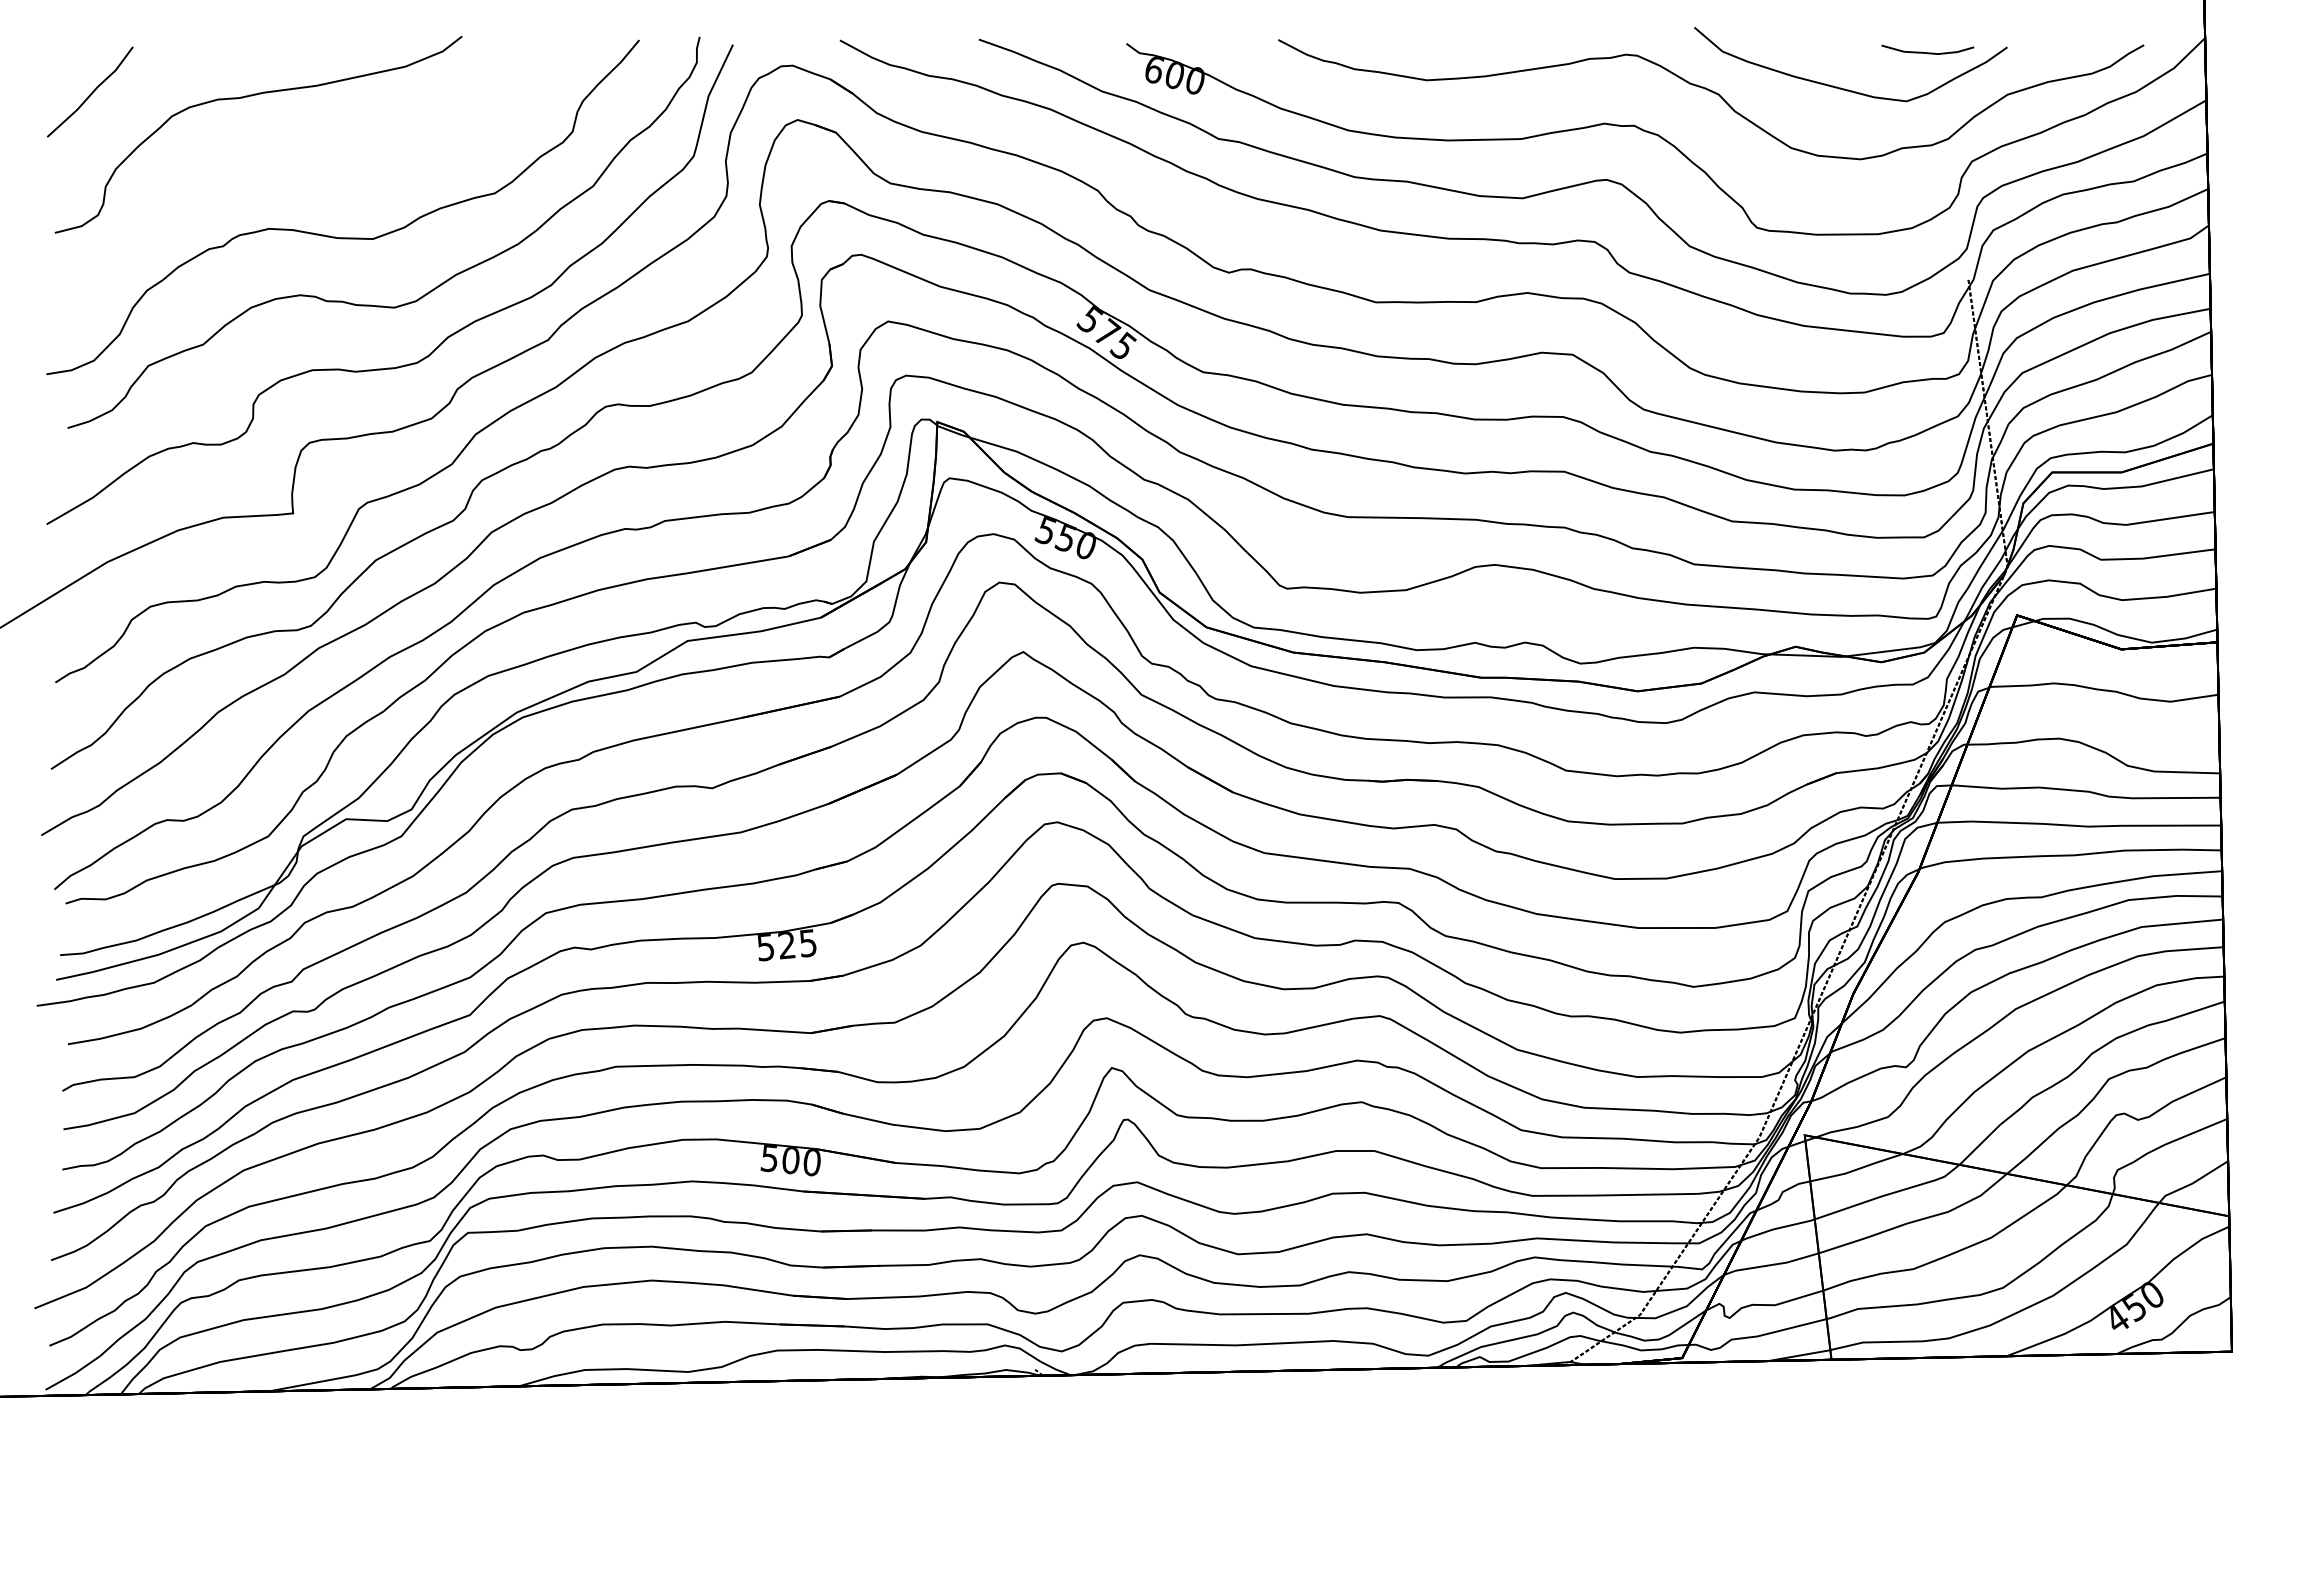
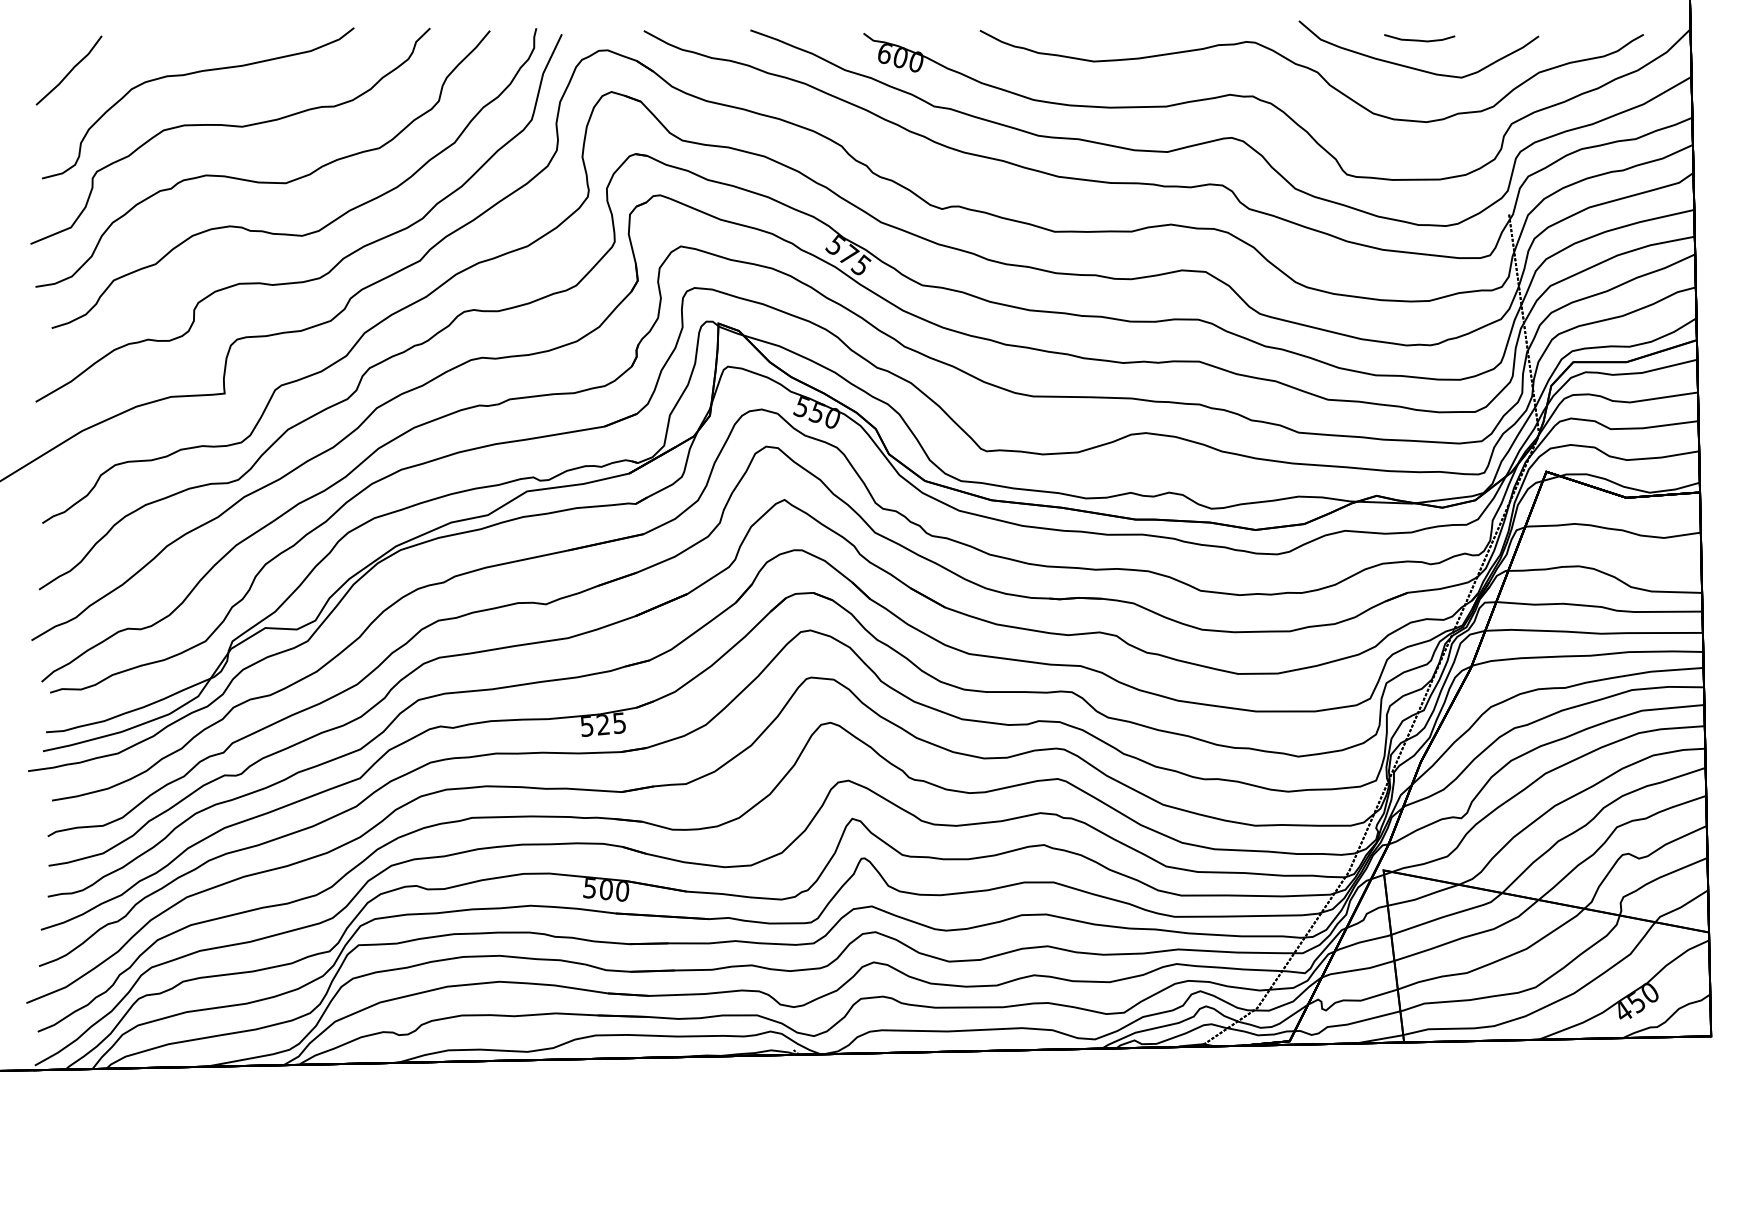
curve: (1927, 52) -> (1419, 40), moved
curve: (301, 165) -> (231, 126), added

